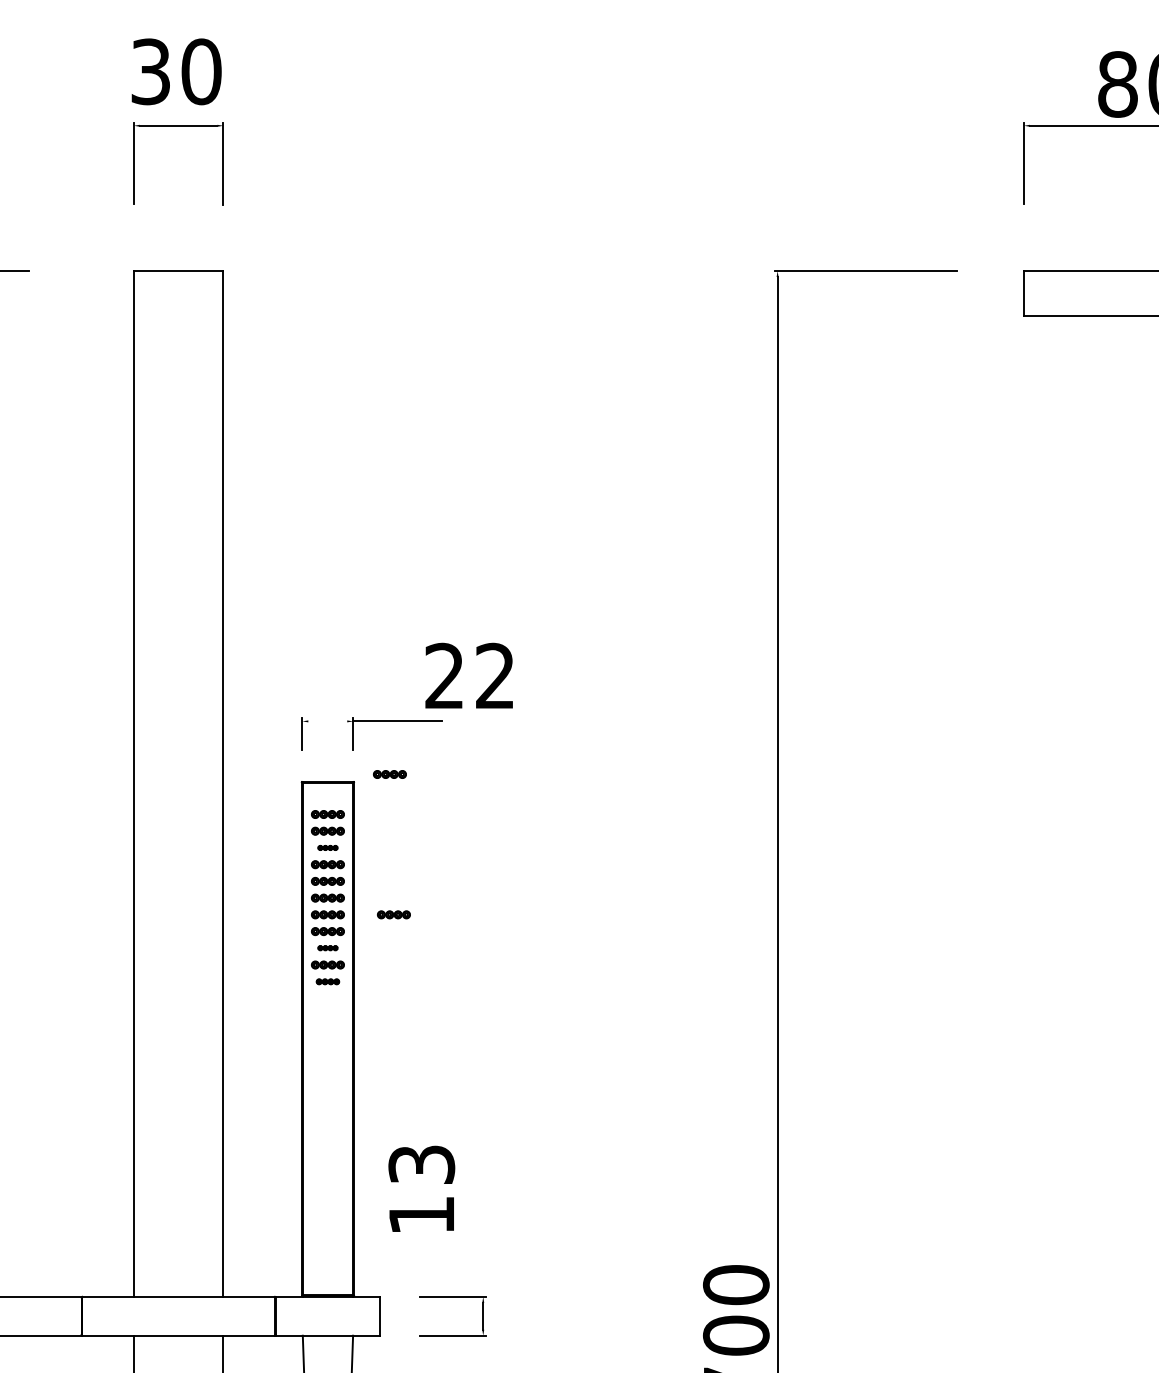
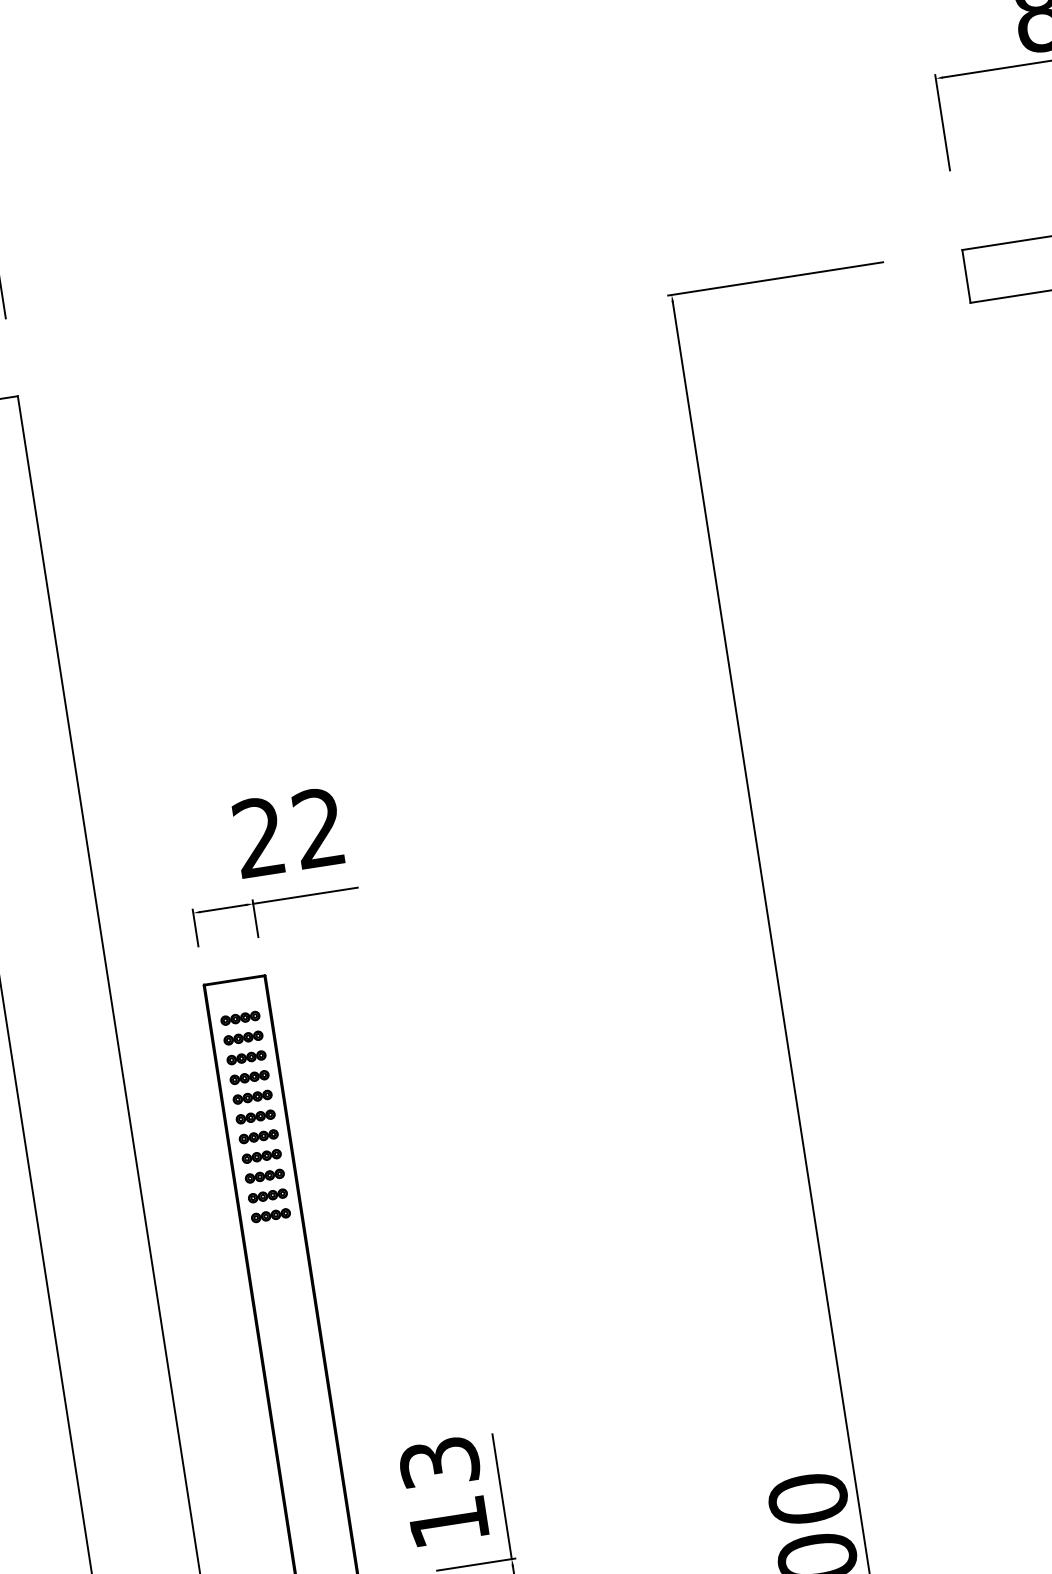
text: (468, 675) -> (287, 832), moved
line: (327, 721) -> (222, 908), added
part: (389, 774) -> (305, 959), removed
part: (327, 847) -> (245, 1057), size x1.67
part: (393, 914) -> (336, 1124), removed
part: (327, 947) -> (264, 1175), size x1.67
part: (327, 981) -> (270, 1215), size x1.43
text: (421, 1188) -> (443, 1490), moved
line: (483, 1243) -> (502, 1496), added

